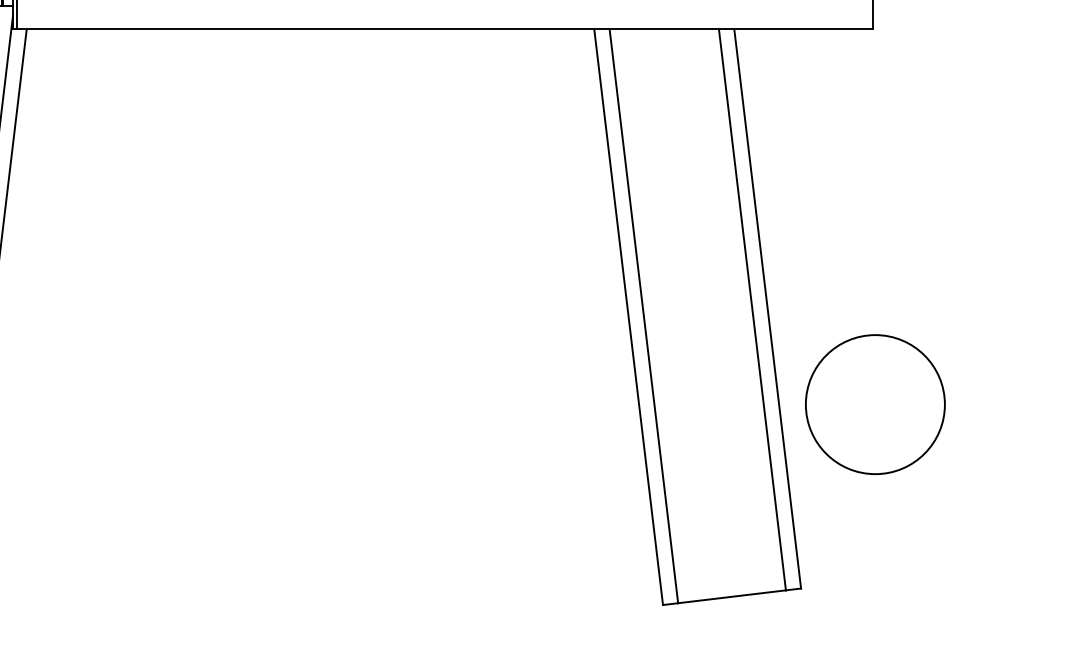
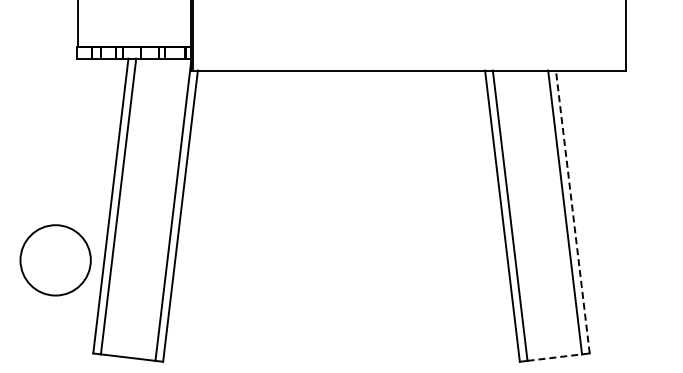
line: (767, 308) -> (572, 211), solid -> dashed
circle: (875, 404) -> (627, 260), removed
line: (733, 596) -> (555, 357), solid -> dashed

